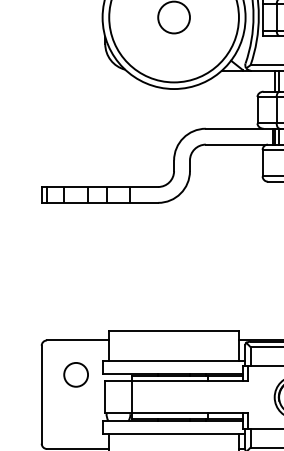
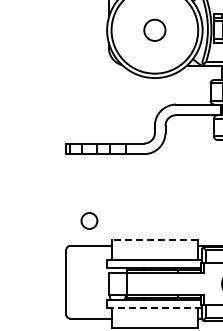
line: (173, 330) -> (154, 239), solid -> dashed
circle: (76, 374) -> (89, 220), moved
line: (173, 434) -> (154, 308), solid -> dashed

